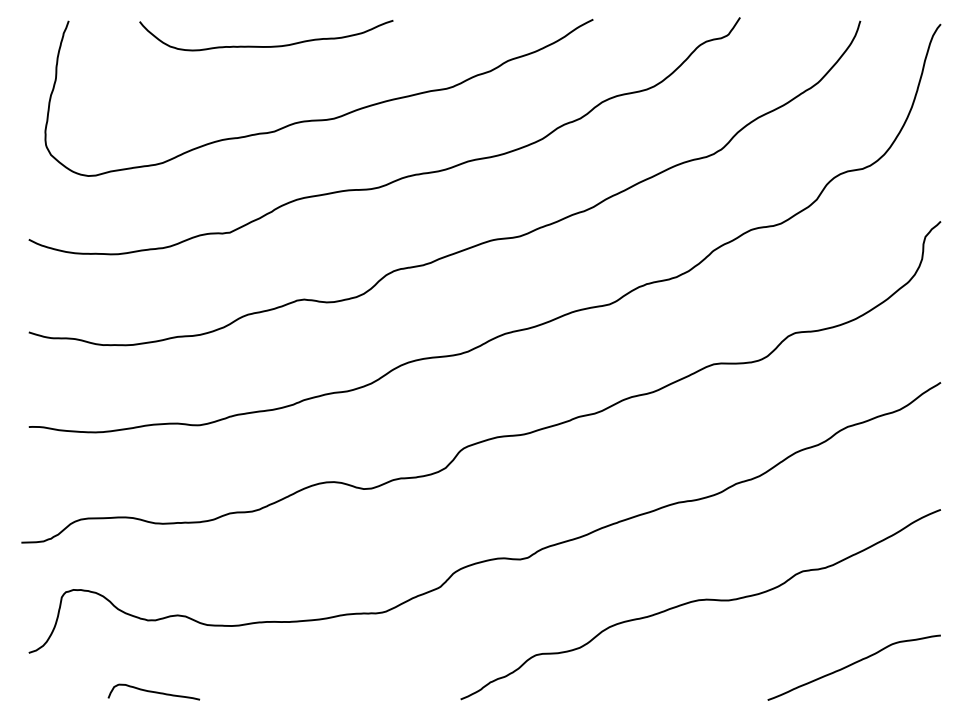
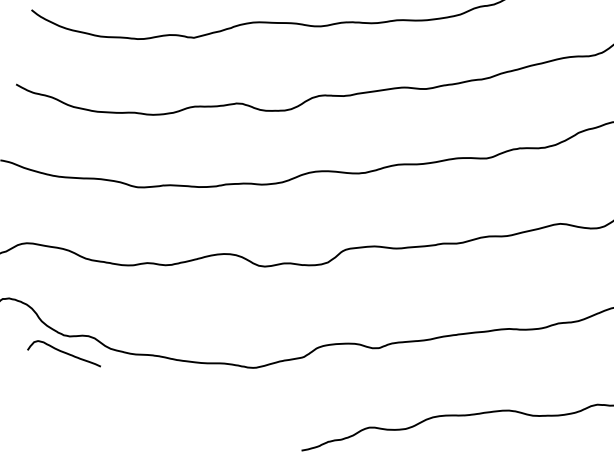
curve: (153, 691) -> (64, 352), moved

